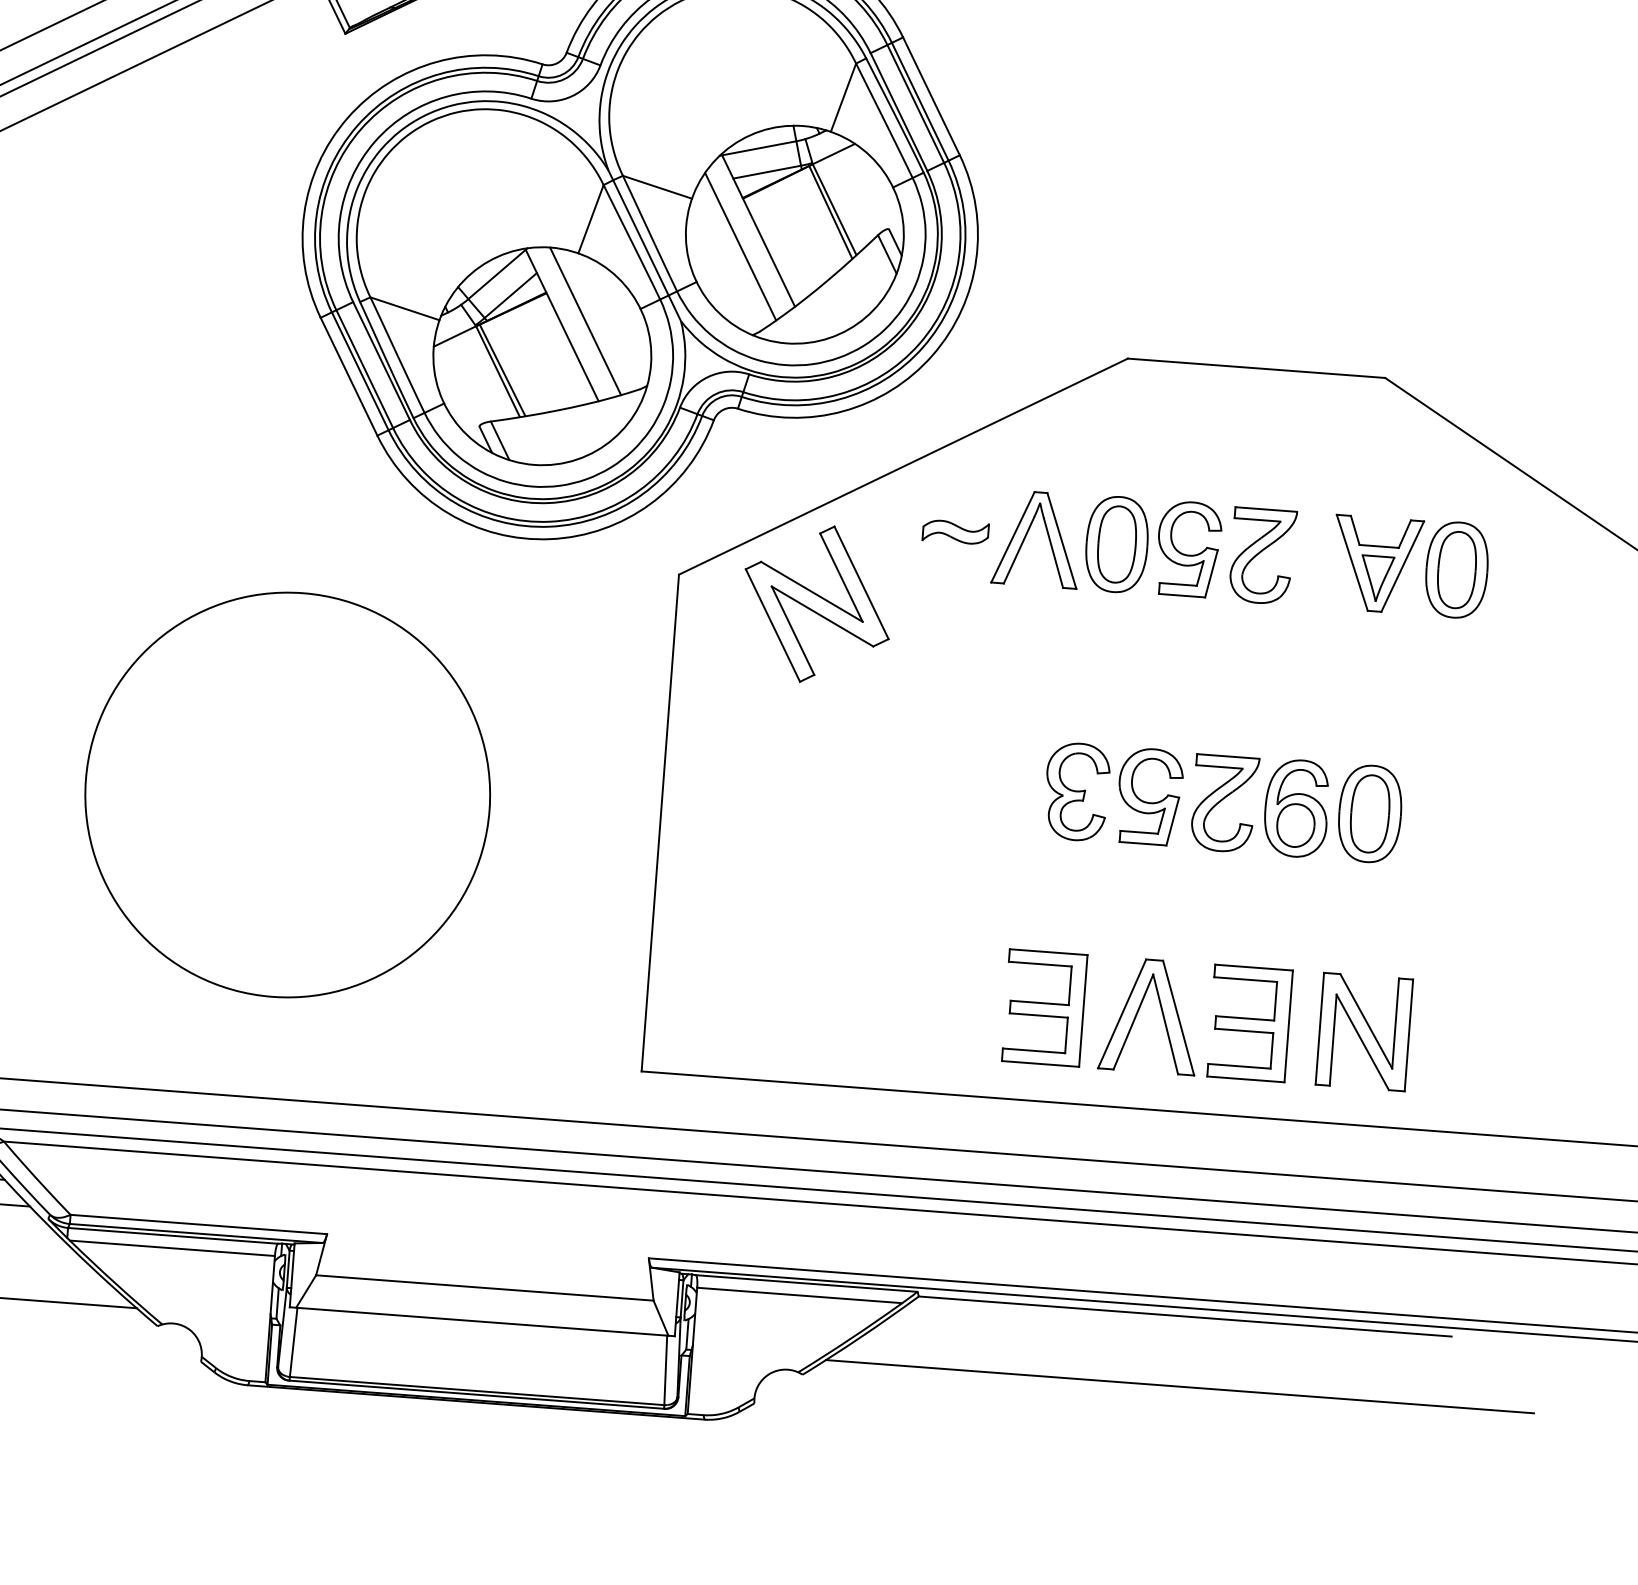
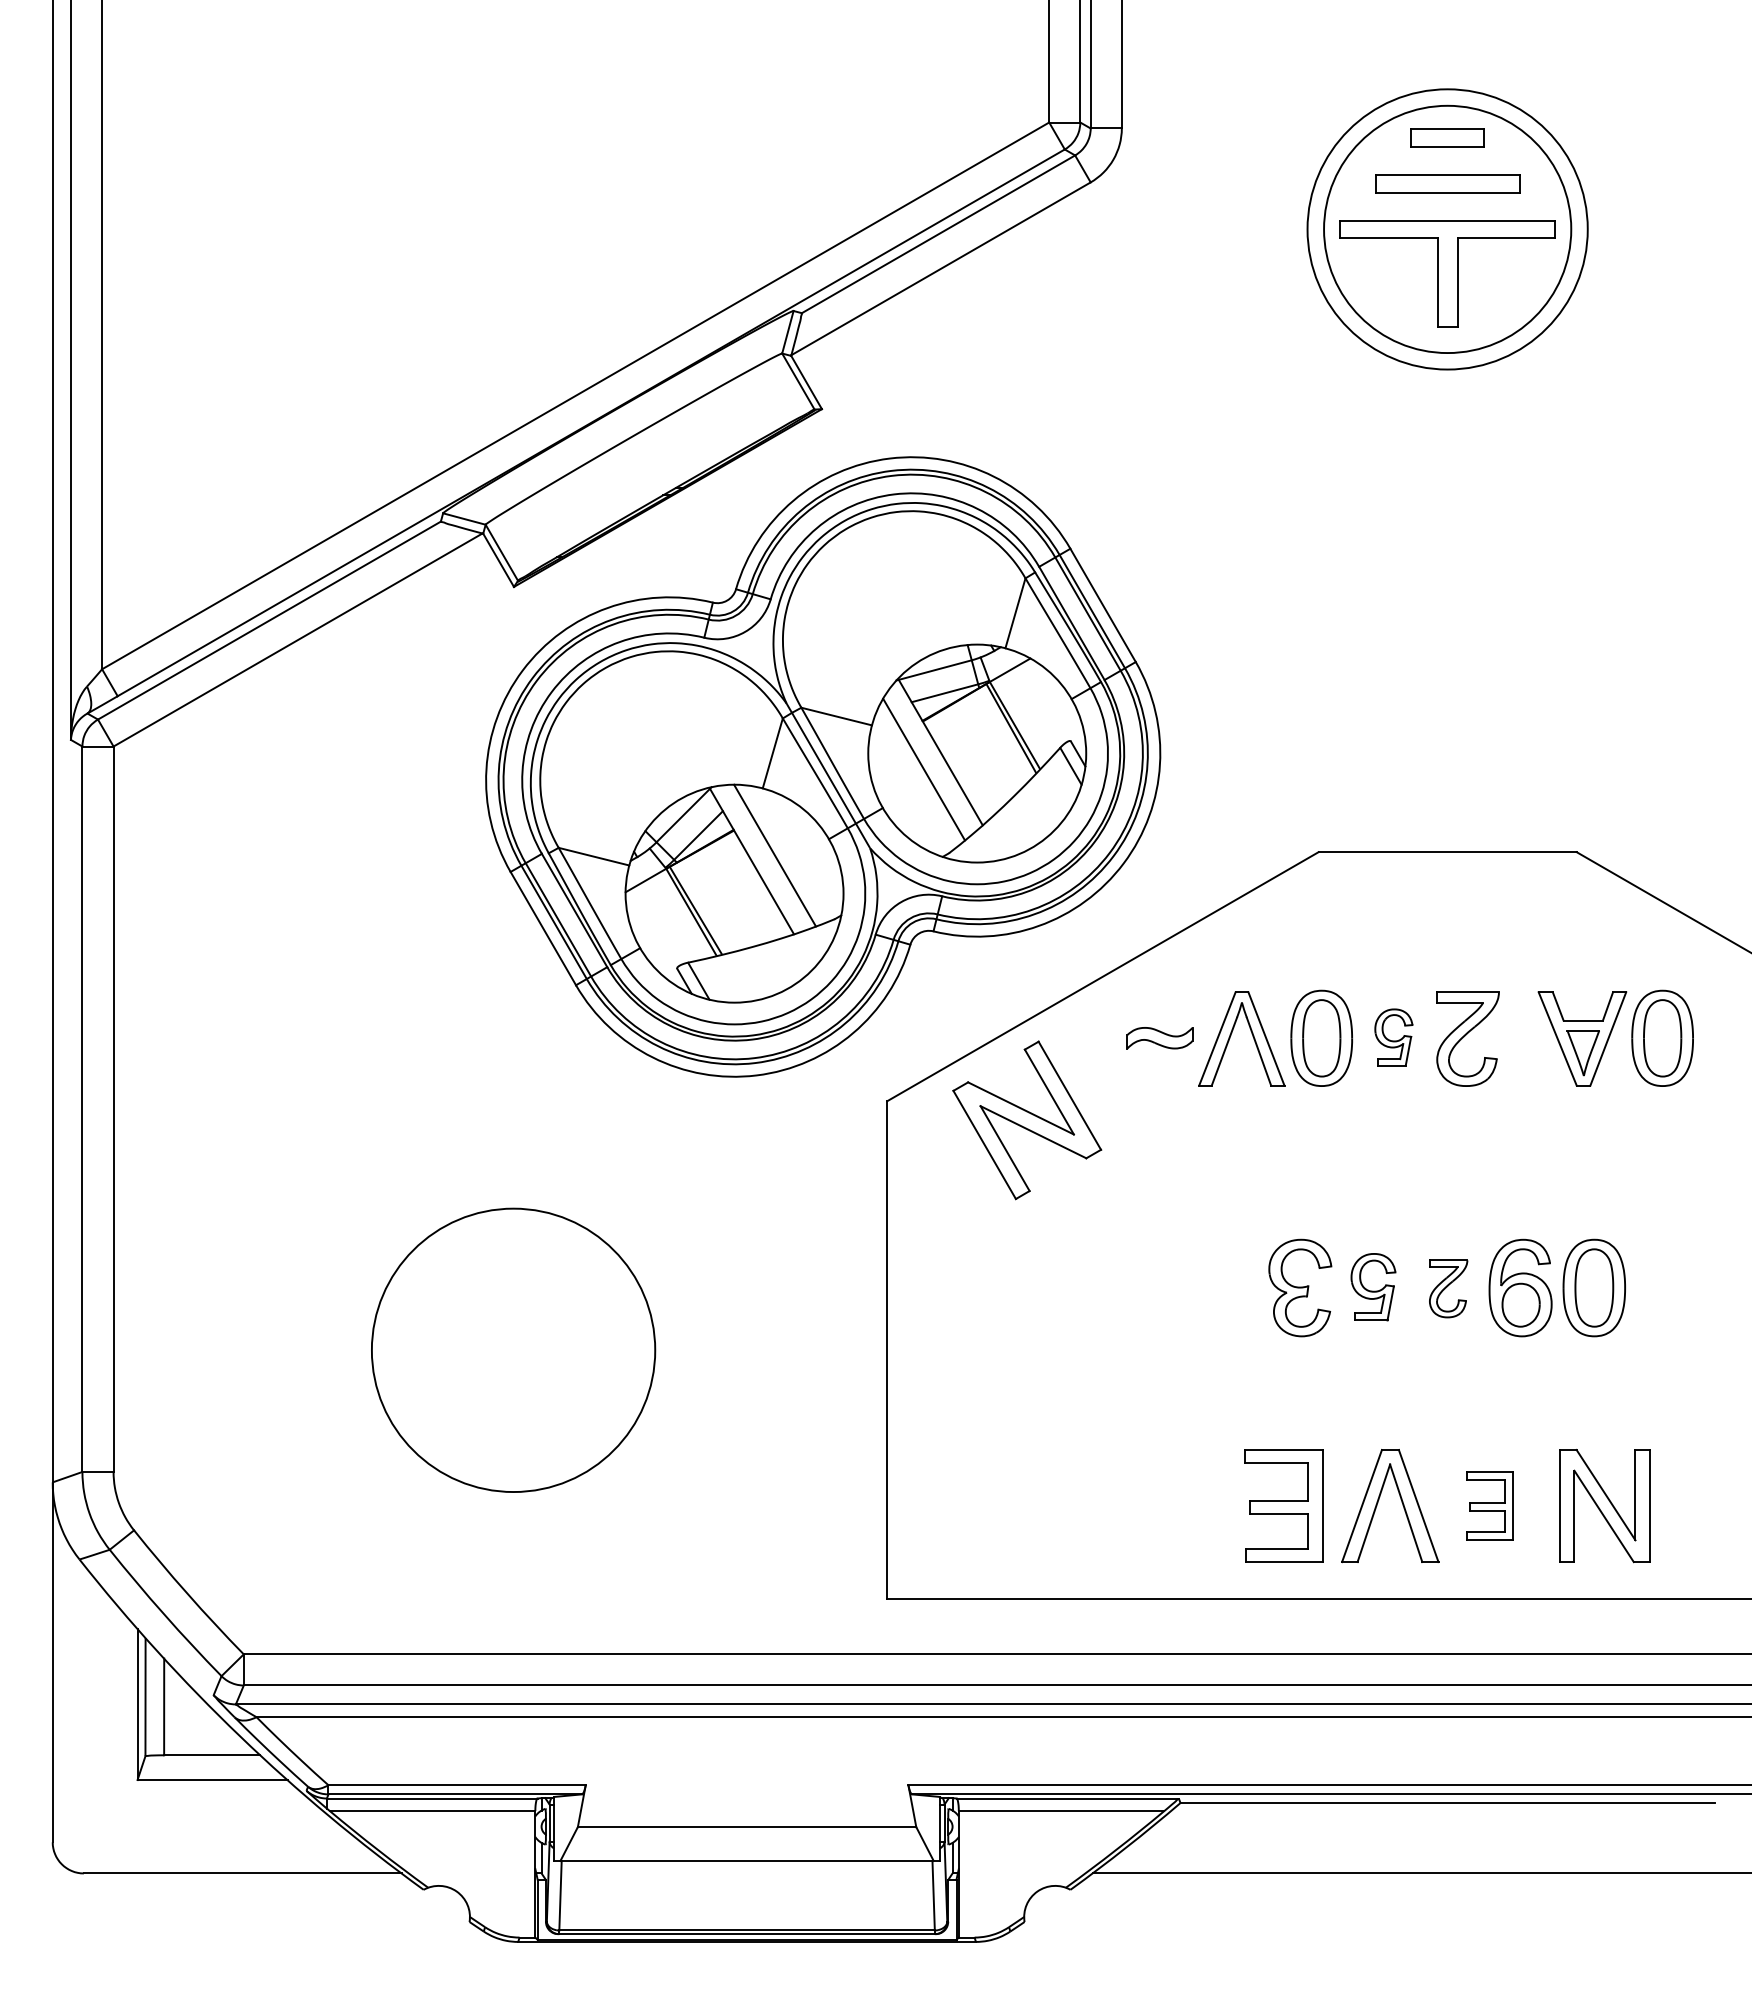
part: (1188, 549) -> (1393, 1037), size x0.6
circle: (287, 794) -> (513, 1349), size x0.7
part: (1150, 795) -> (1373, 1286), size x0.7
part: (1224, 803) -> (1448, 1288), size x0.6
part: (1249, 1022) -> (1489, 1505), size x0.6

